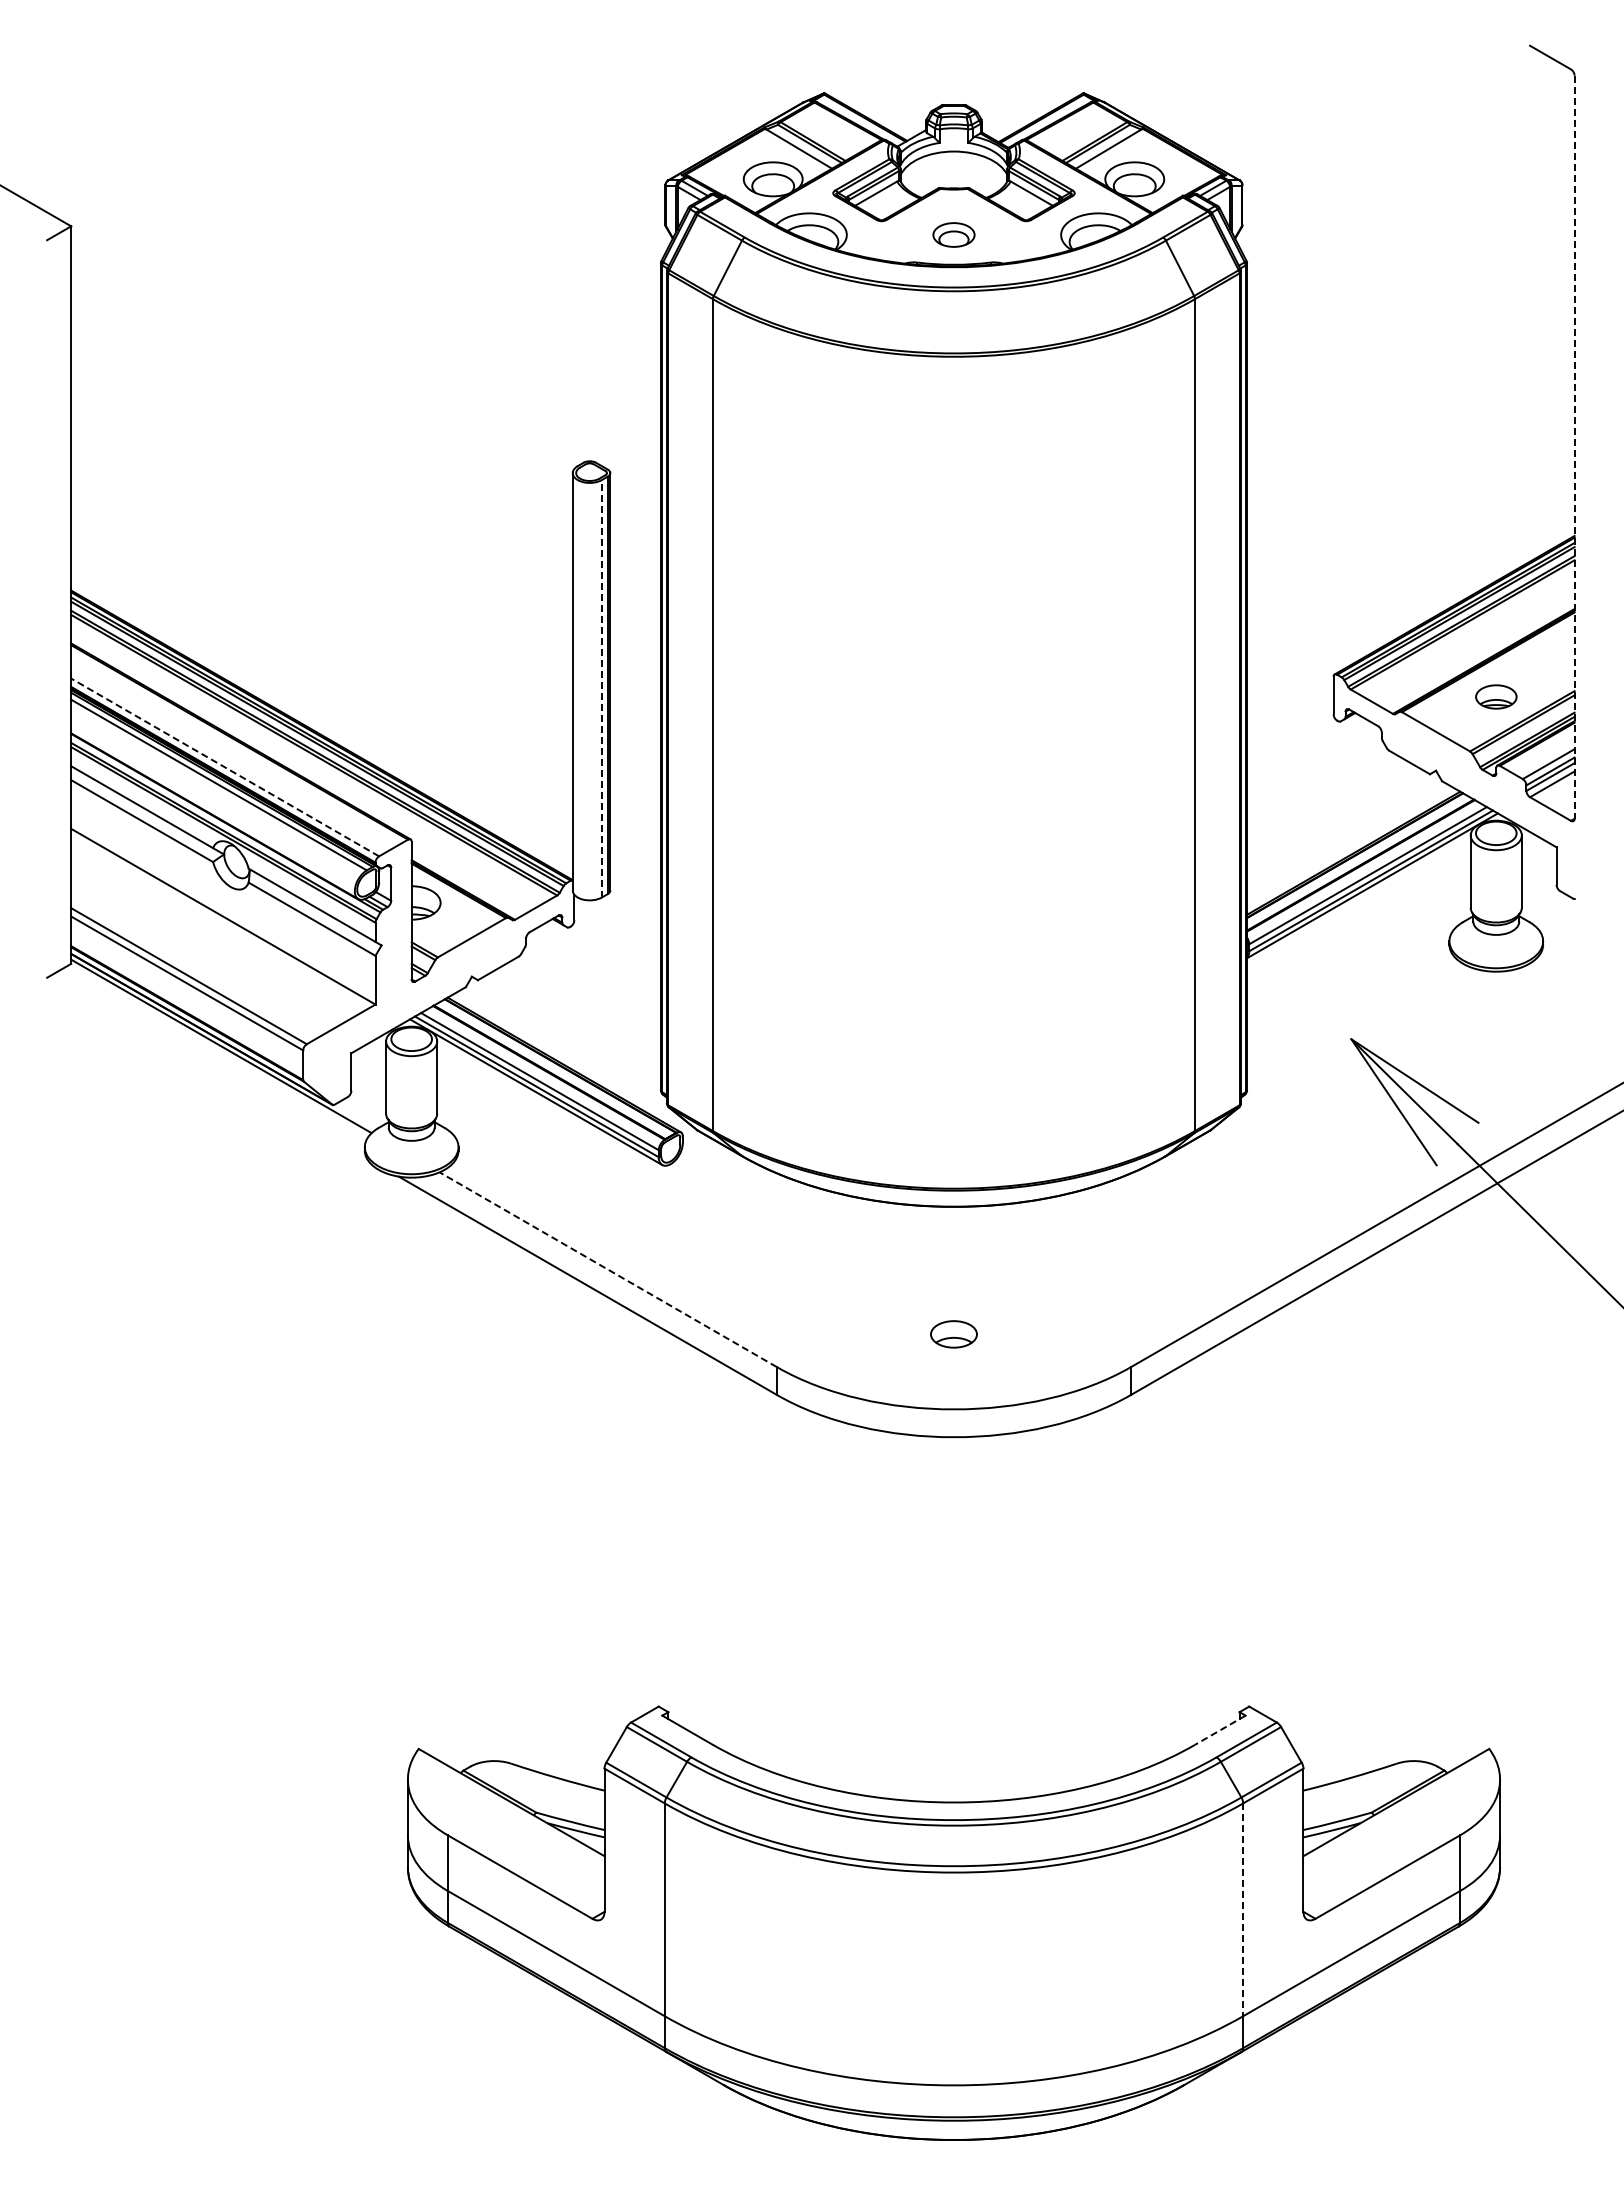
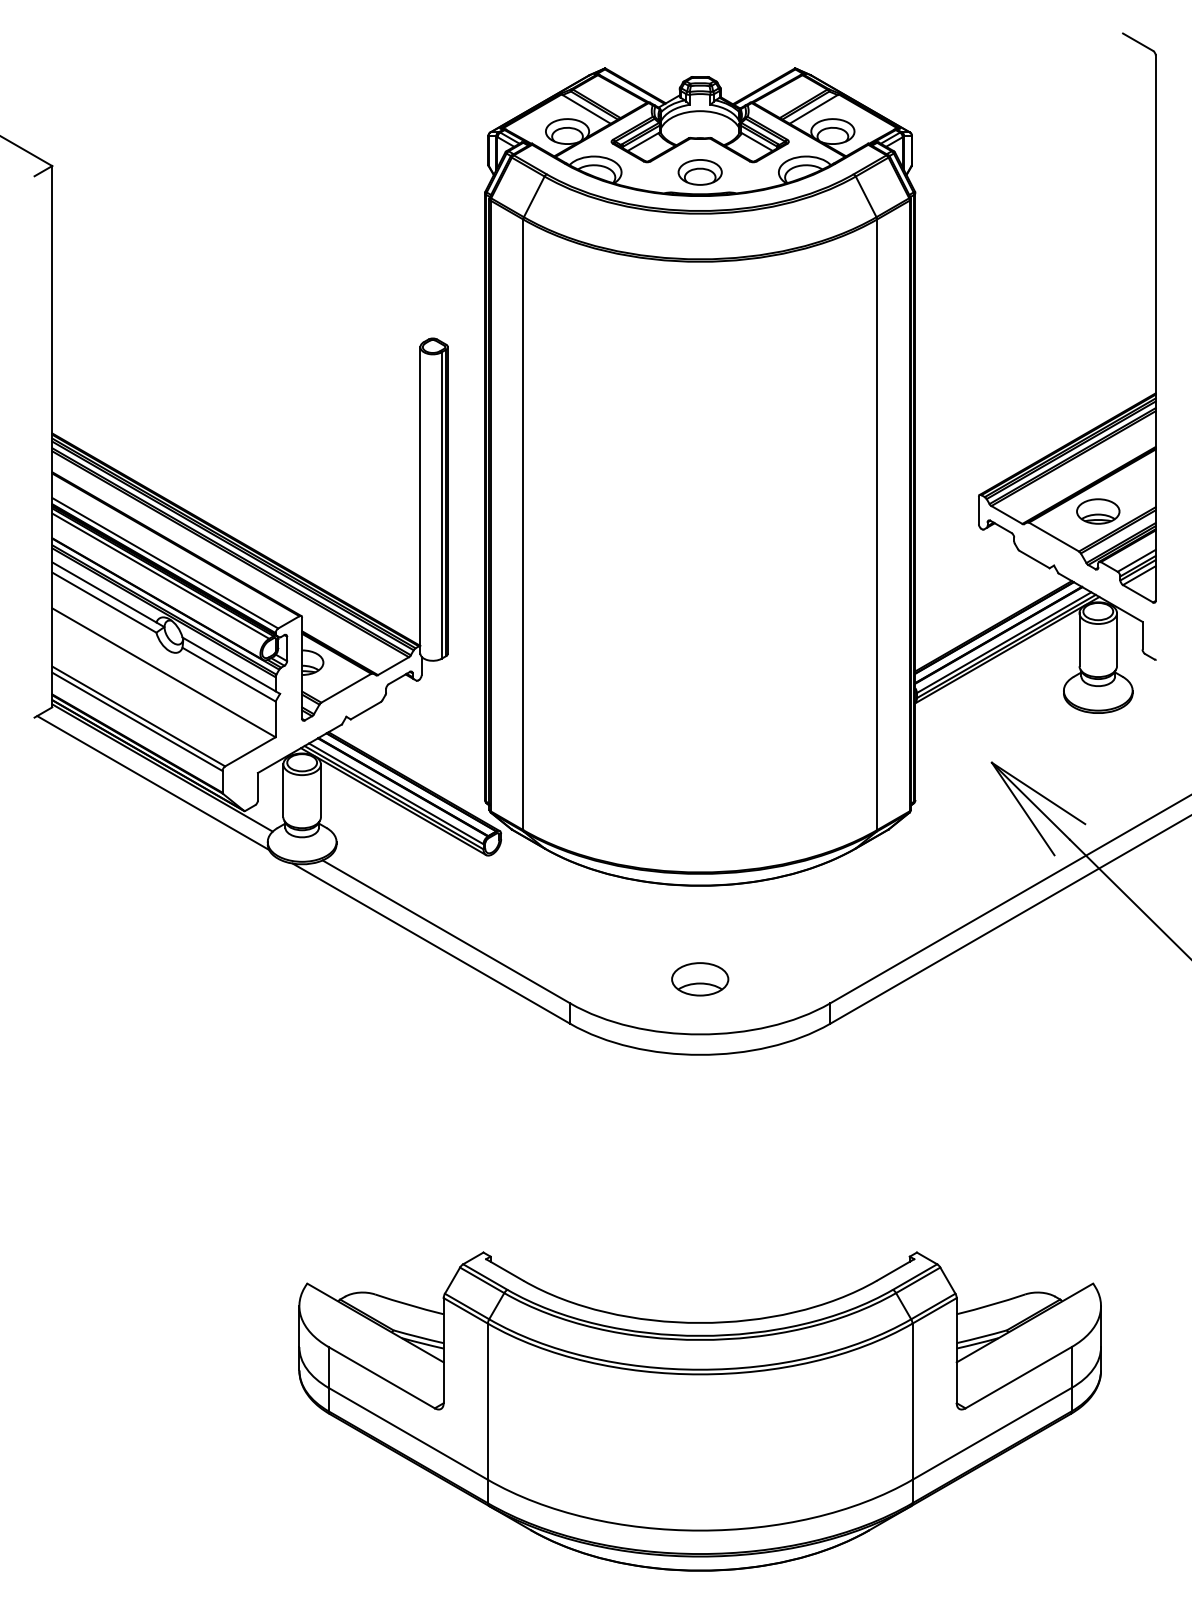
part: (953, 234) -> (699, 172), size x1.43
line: (1574, 447) -> (1155, 328), dashed -> solid
line: (601, 688) -> (441, 505), dashed -> solid
part: (1496, 696) -> (1098, 511), size x1.43
line: (225, 767) -> (165, 563), dashed -> solid
line: (208, 1066) -> (153, 782), added
line: (608, 1269) -> (446, 931), dashed -> solid
part: (953, 1334) -> (699, 979), size x1.67
line: (1219, 1730) -> (895, 1270), dashed -> solid
line: (1243, 1910) -> (912, 1402), dashed -> solid

